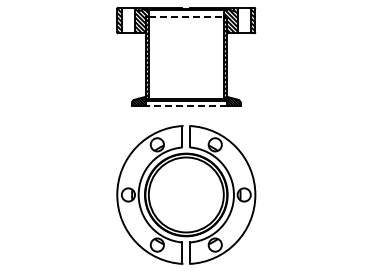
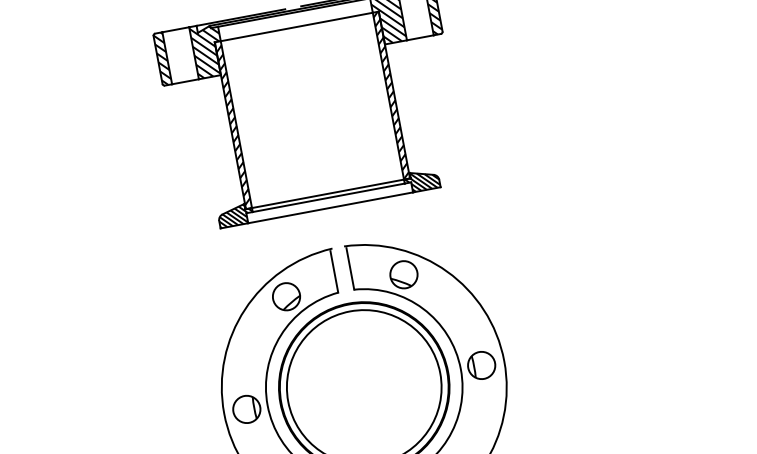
line: (186, 17) -> (297, 27), dashed -> solid
line: (186, 106) -> (331, 207), dashed -> solid

